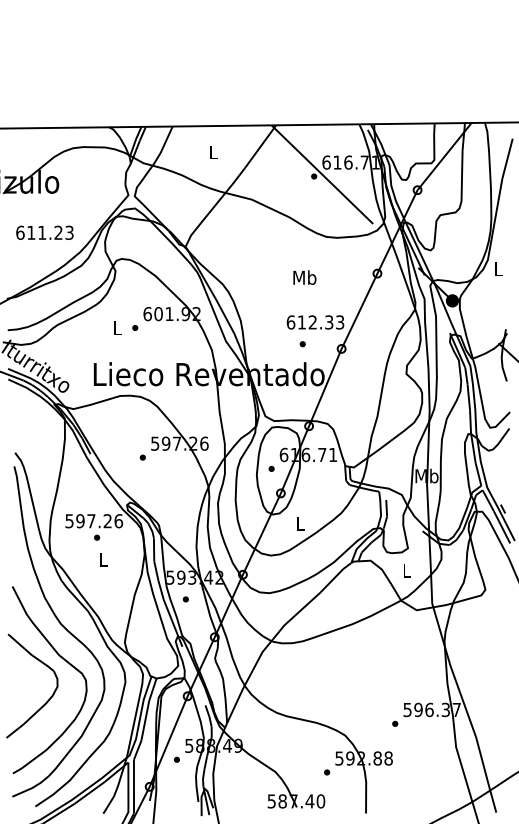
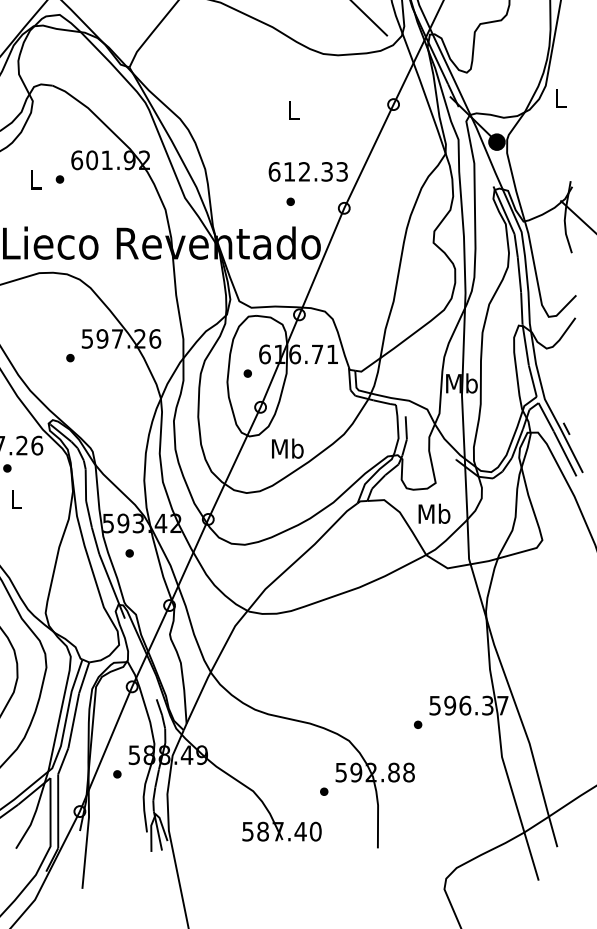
text: (304, 277) -> (293, 109), Mb -> L
text: (300, 523) -> (287, 448), L -> Mb
text: (406, 570) -> (433, 513), L -> Mb

